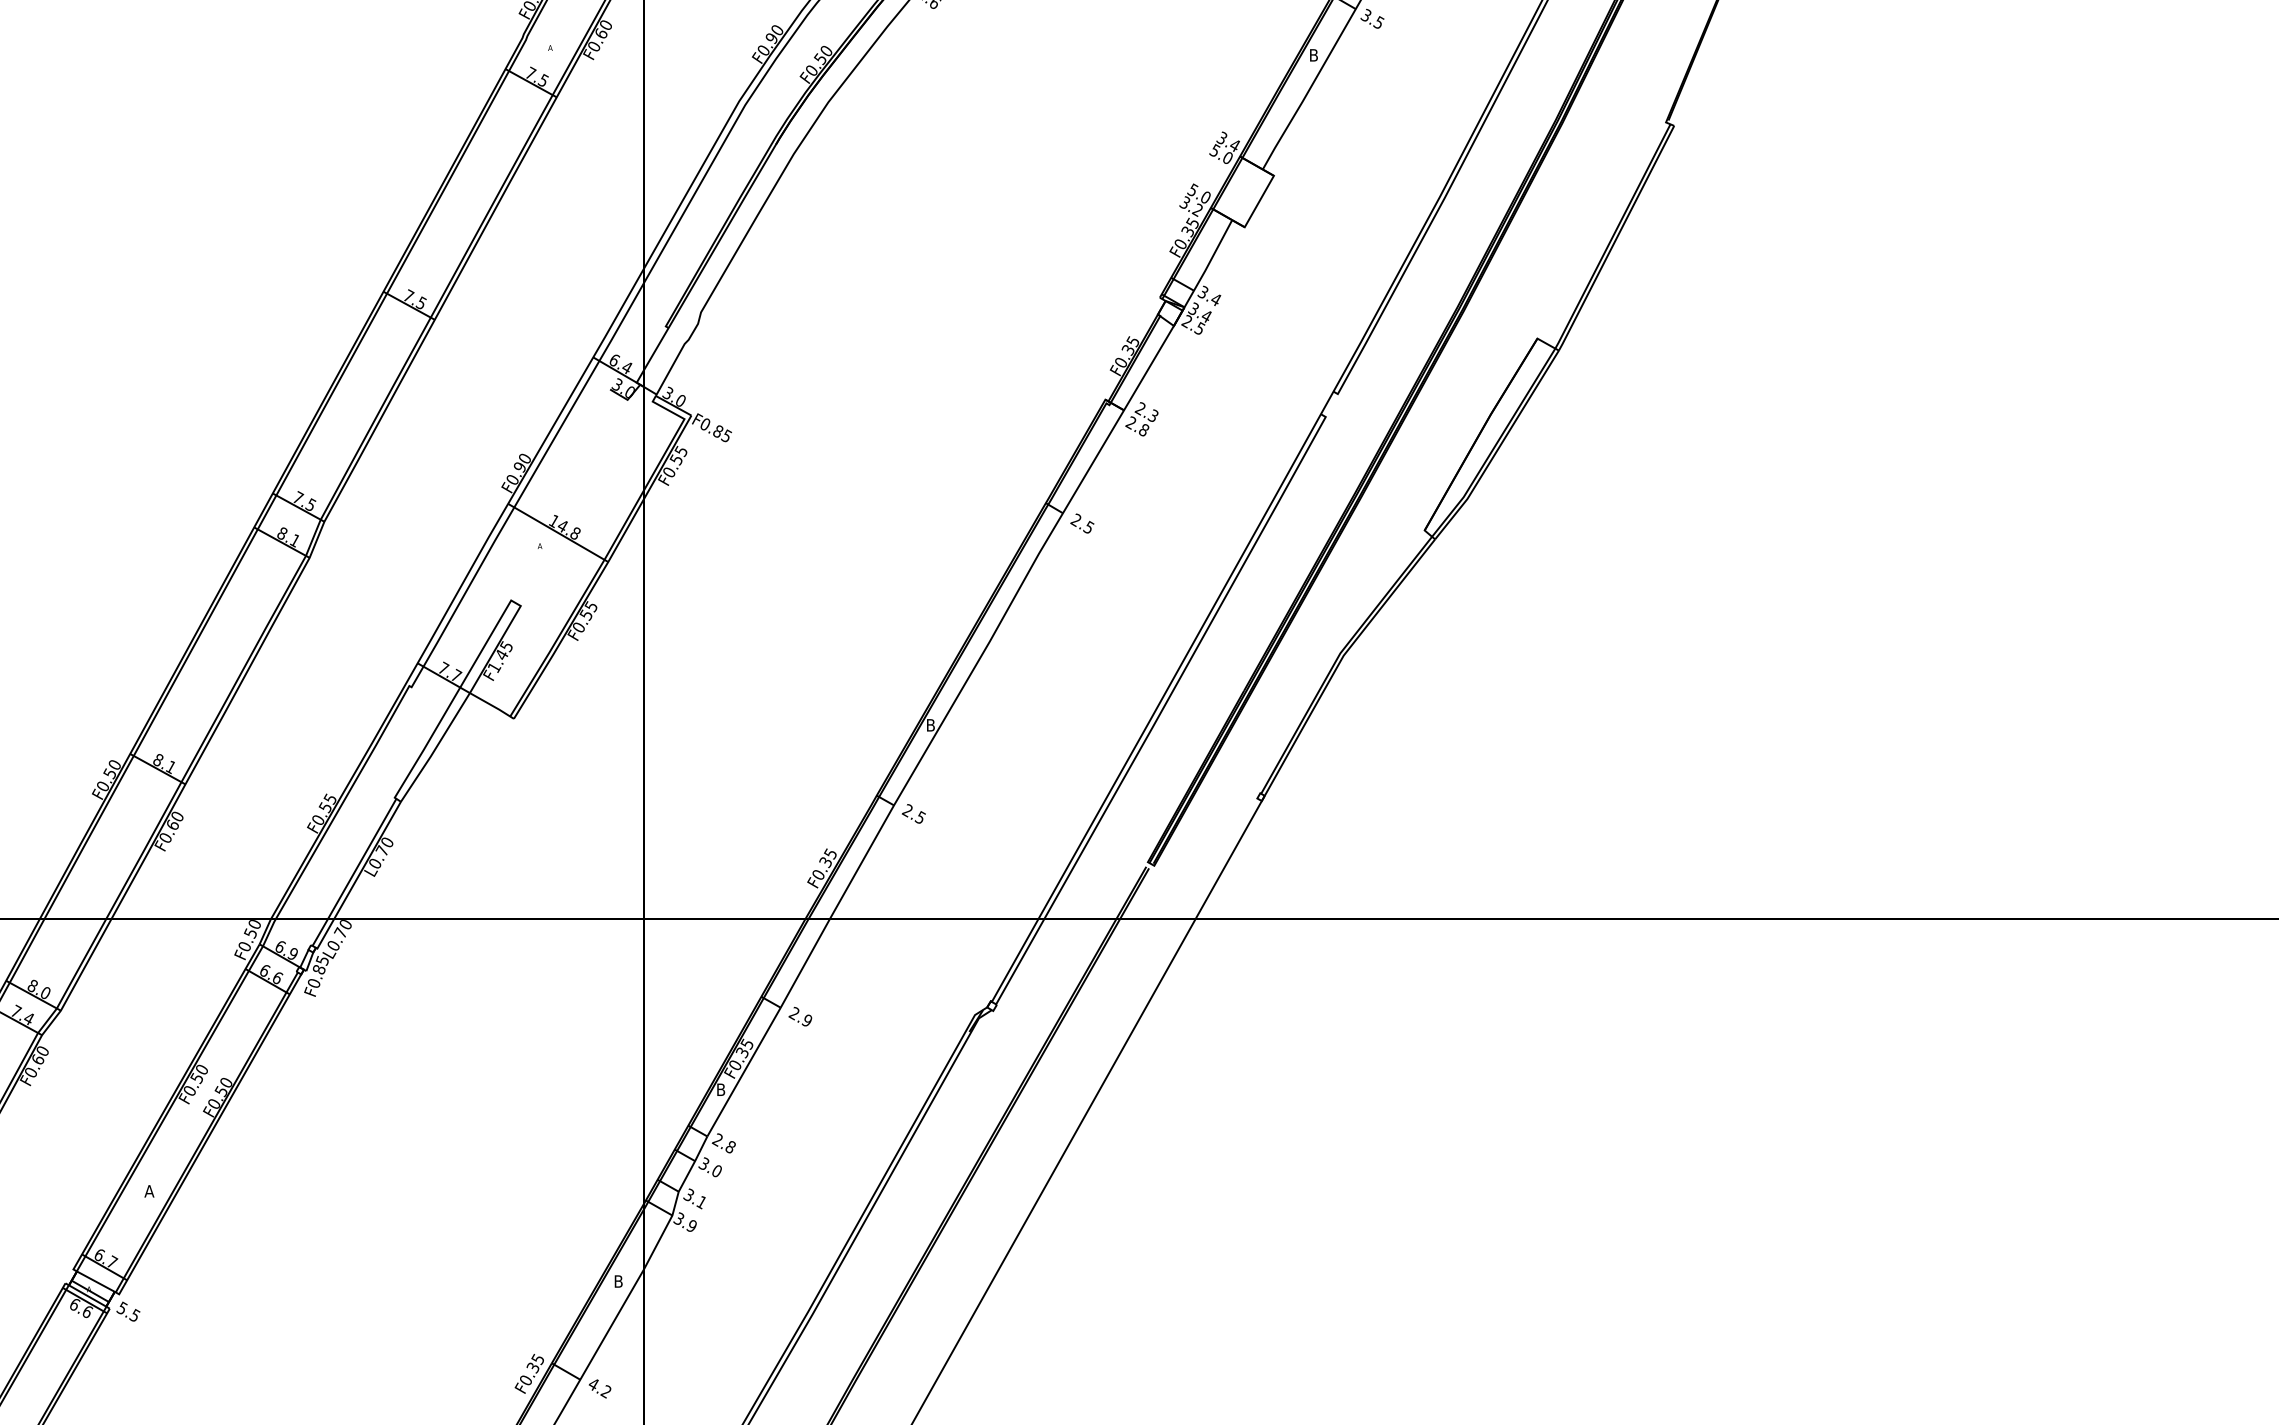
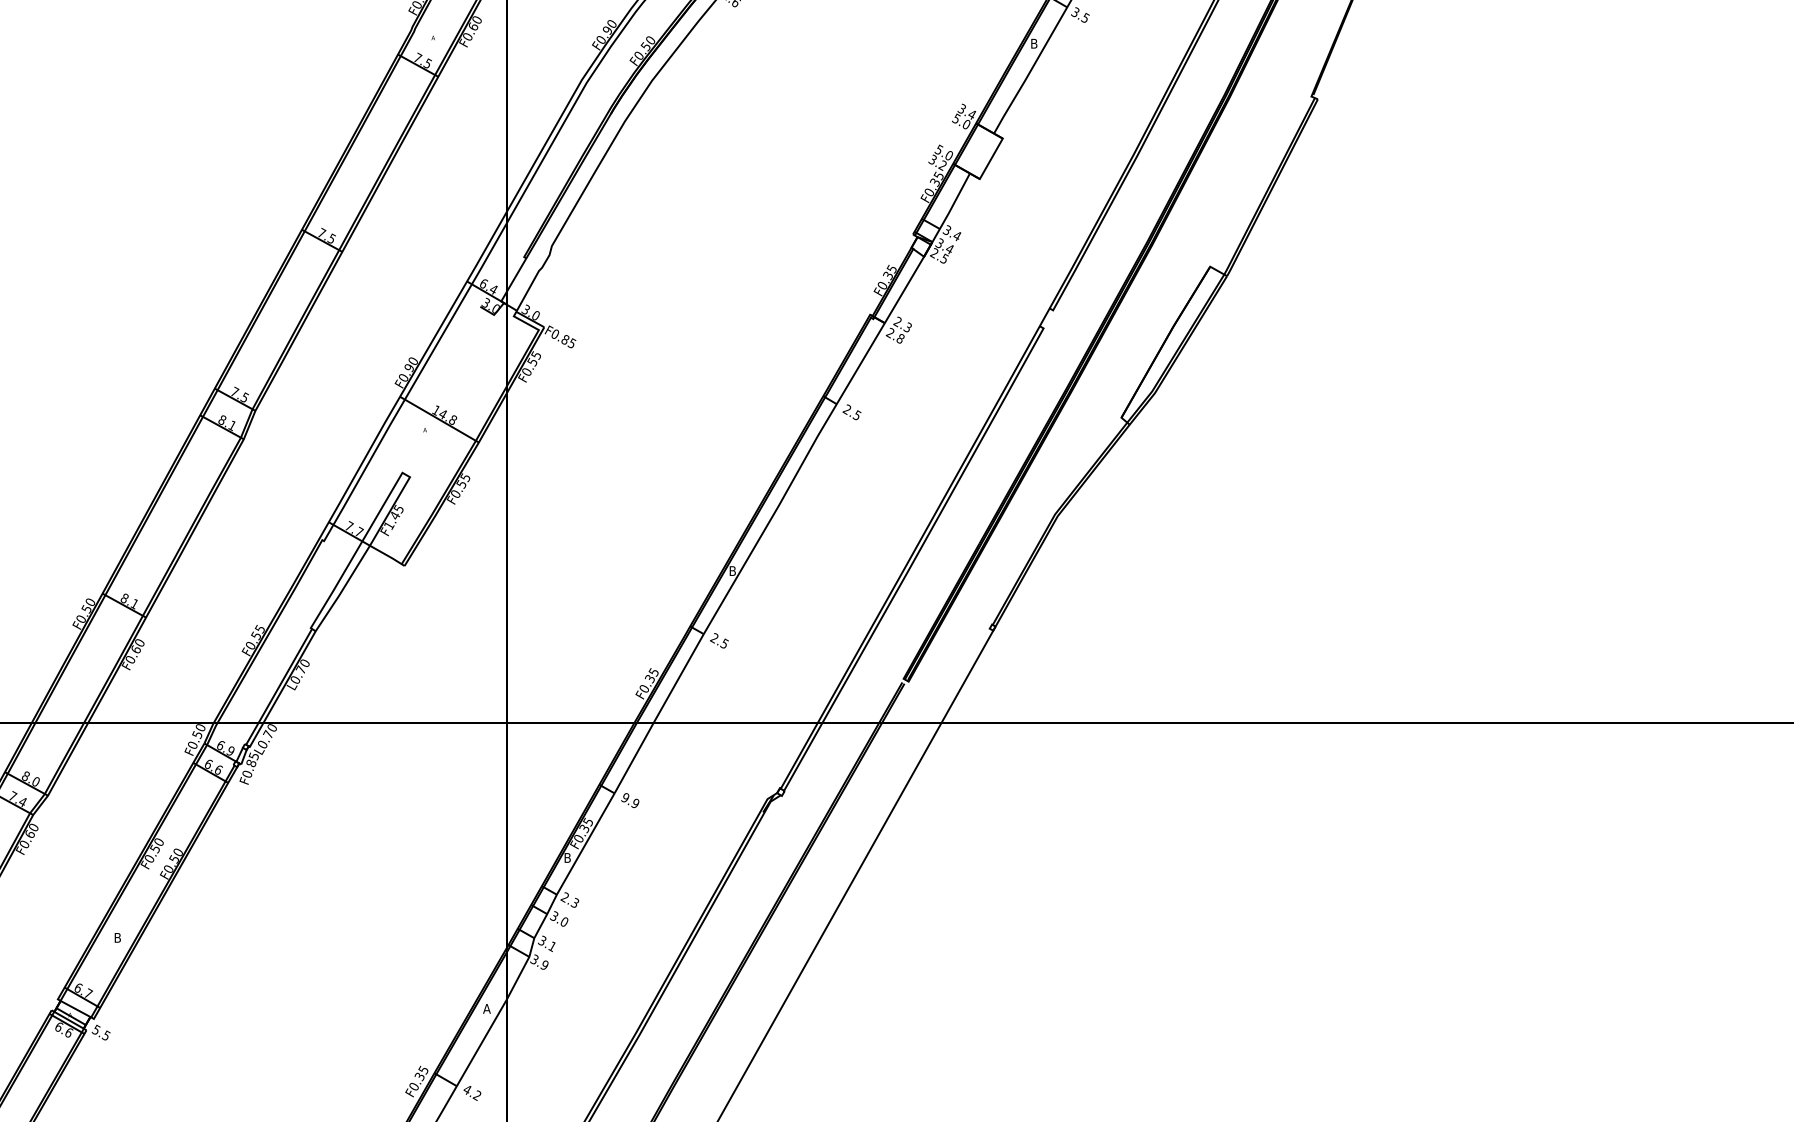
text: (793, 1013) -> (624, 797), 2.9 -> 9.9
text: (729, 1146) -> (574, 902), 2.8 -> 2.3
text: (149, 1191) -> (117, 938), A -> B
text: (618, 1281) -> (486, 1008), B -> A

